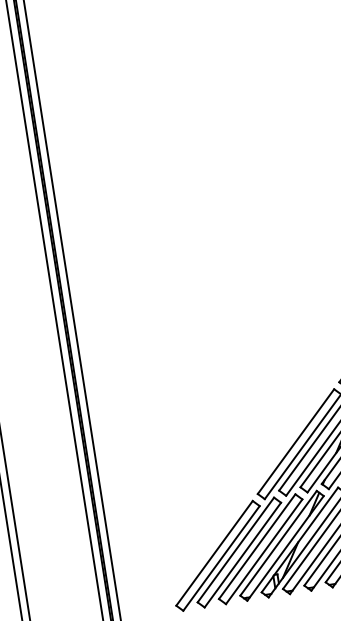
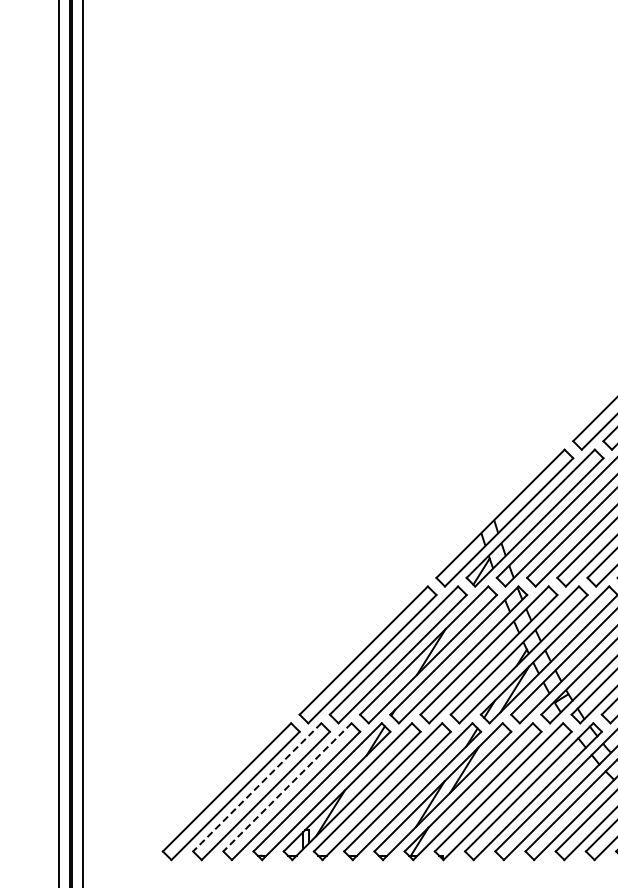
line: (257, 546) -> (287, 787), solid -> dashed
line: (236, 550) -> (257, 787), solid -> dashed

